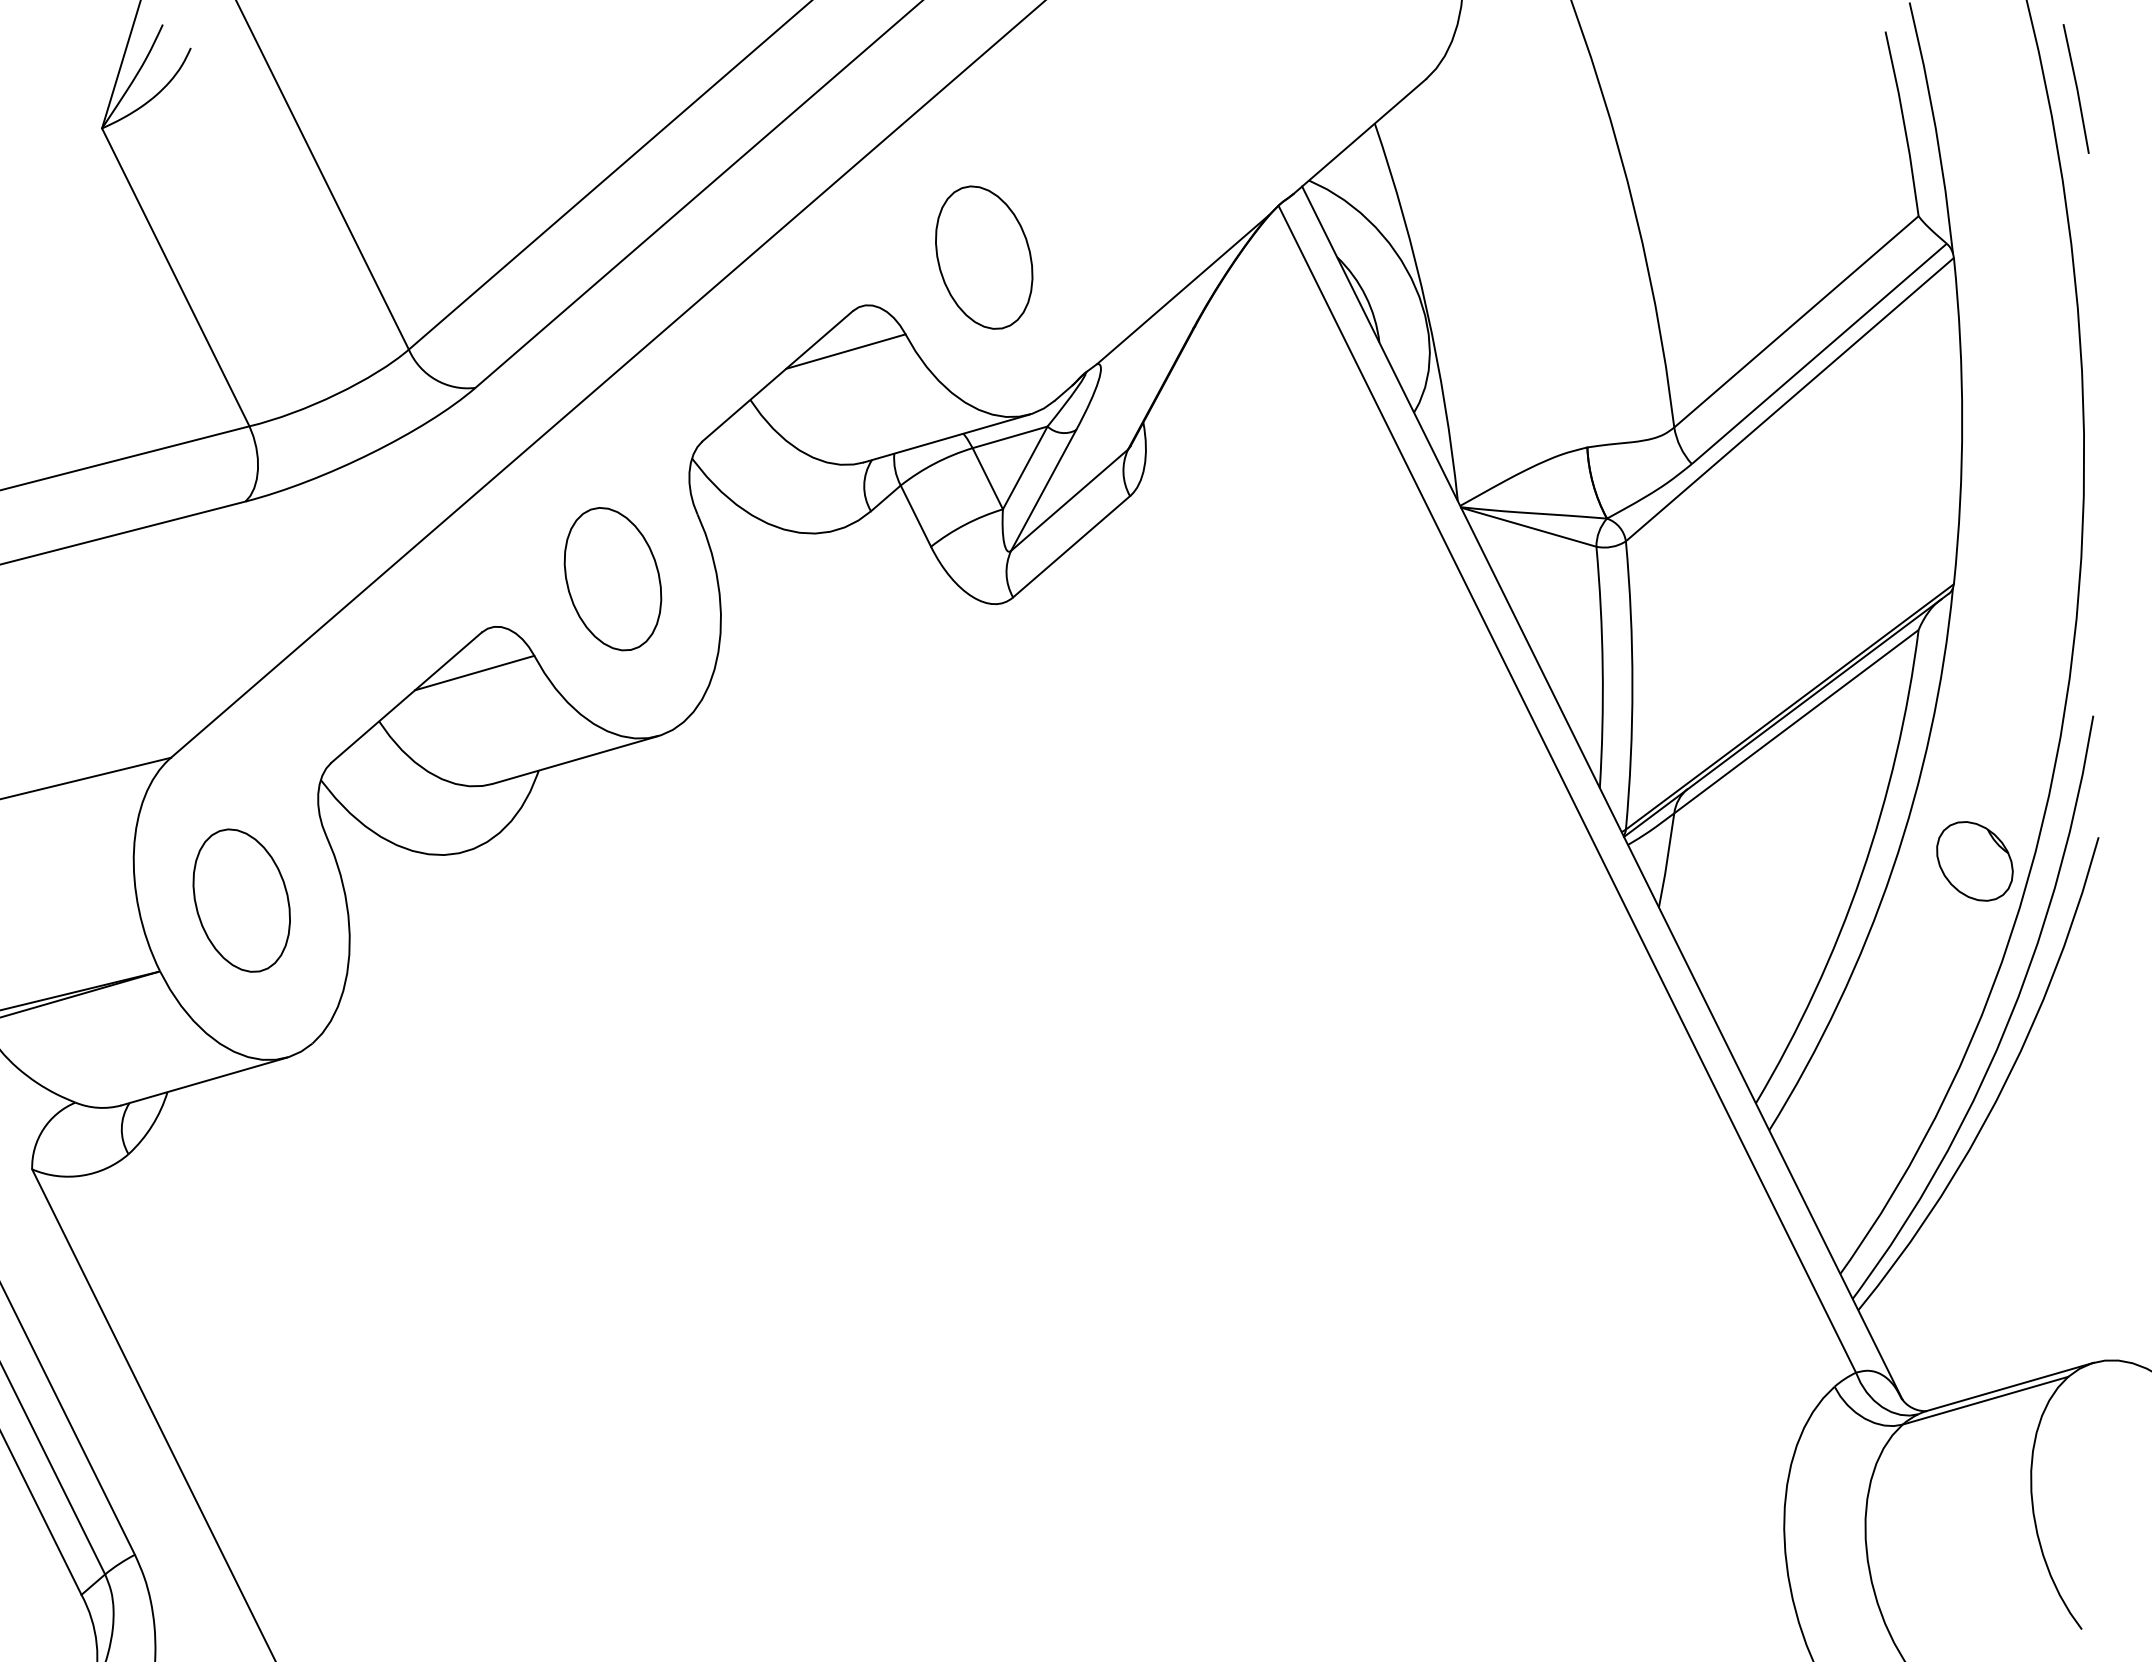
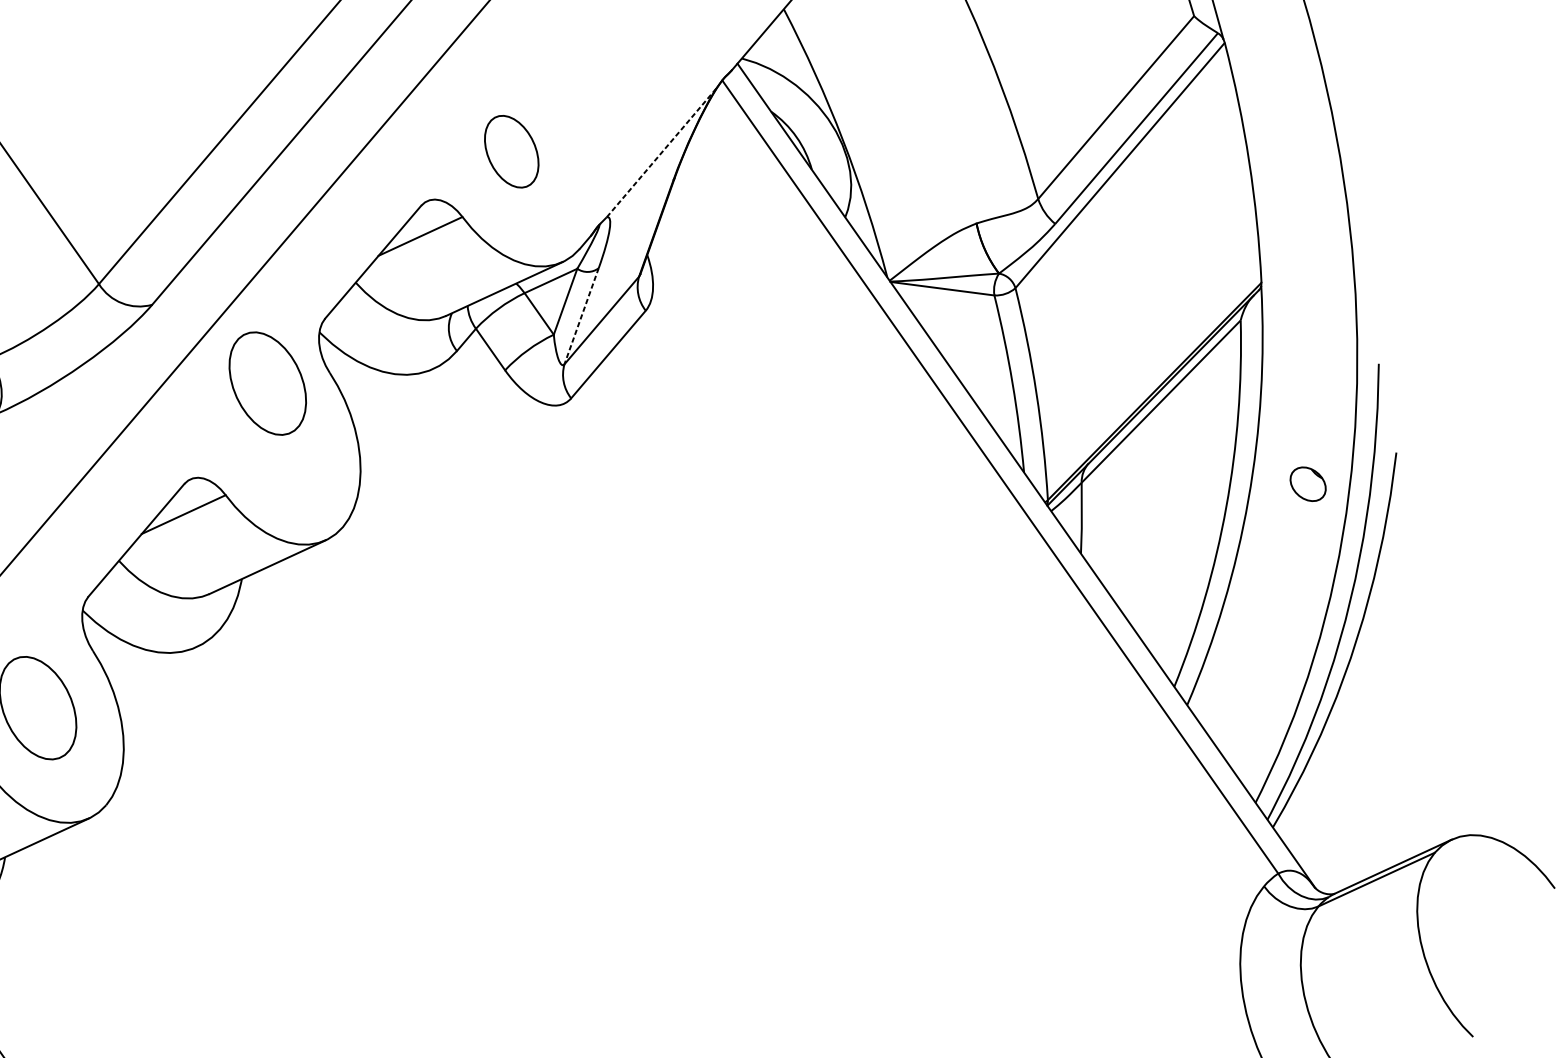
part: (984, 257) -> (511, 151), size x0.7
line: (1183, 289) -> (661, 152), solid -> dashed
line: (1043, 490) -> (581, 316), solid -> dashed
part: (612, 579) -> (267, 383), moved
part: (1974, 861) -> (1307, 484), size x0.6

